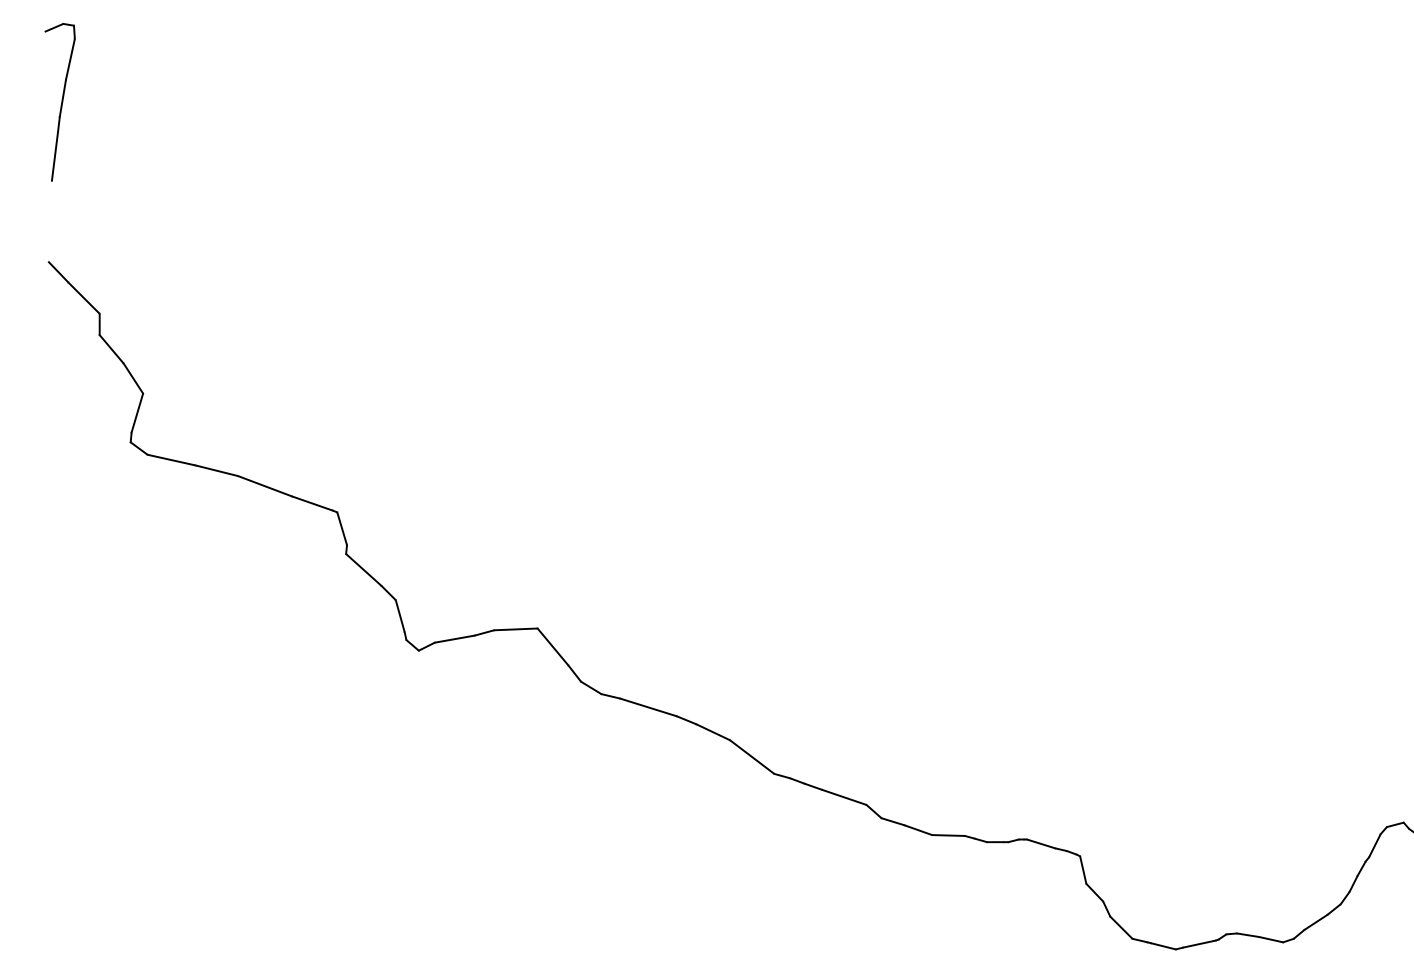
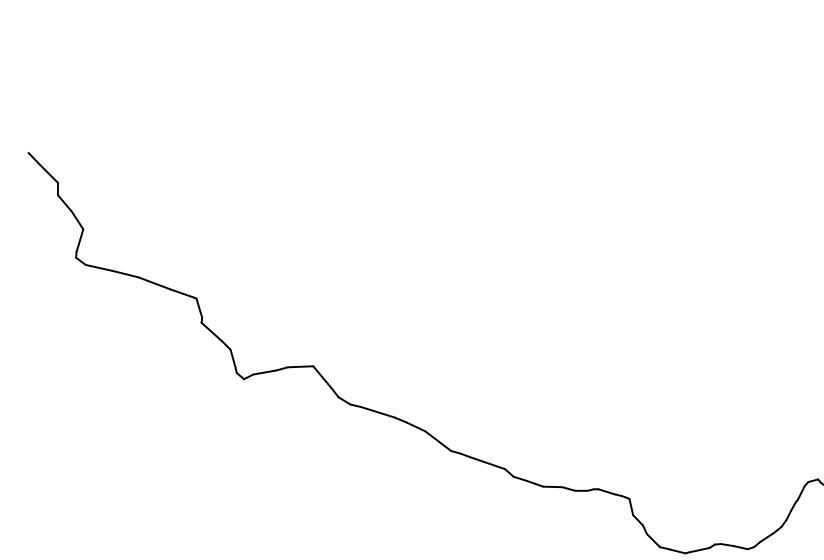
part: (59, 100) -> (34, 58), removed

